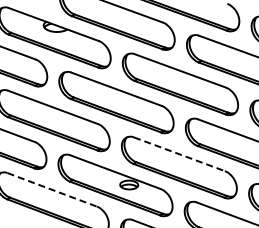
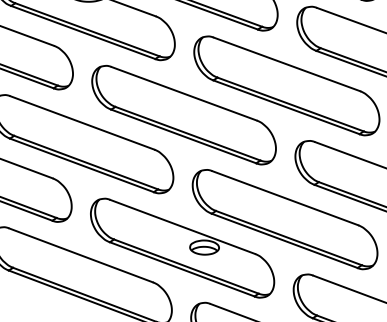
line: (179, 154) -> (285, 198), dashed -> solid
line: (52, 189) -> (81, 254), dashed -> solid

